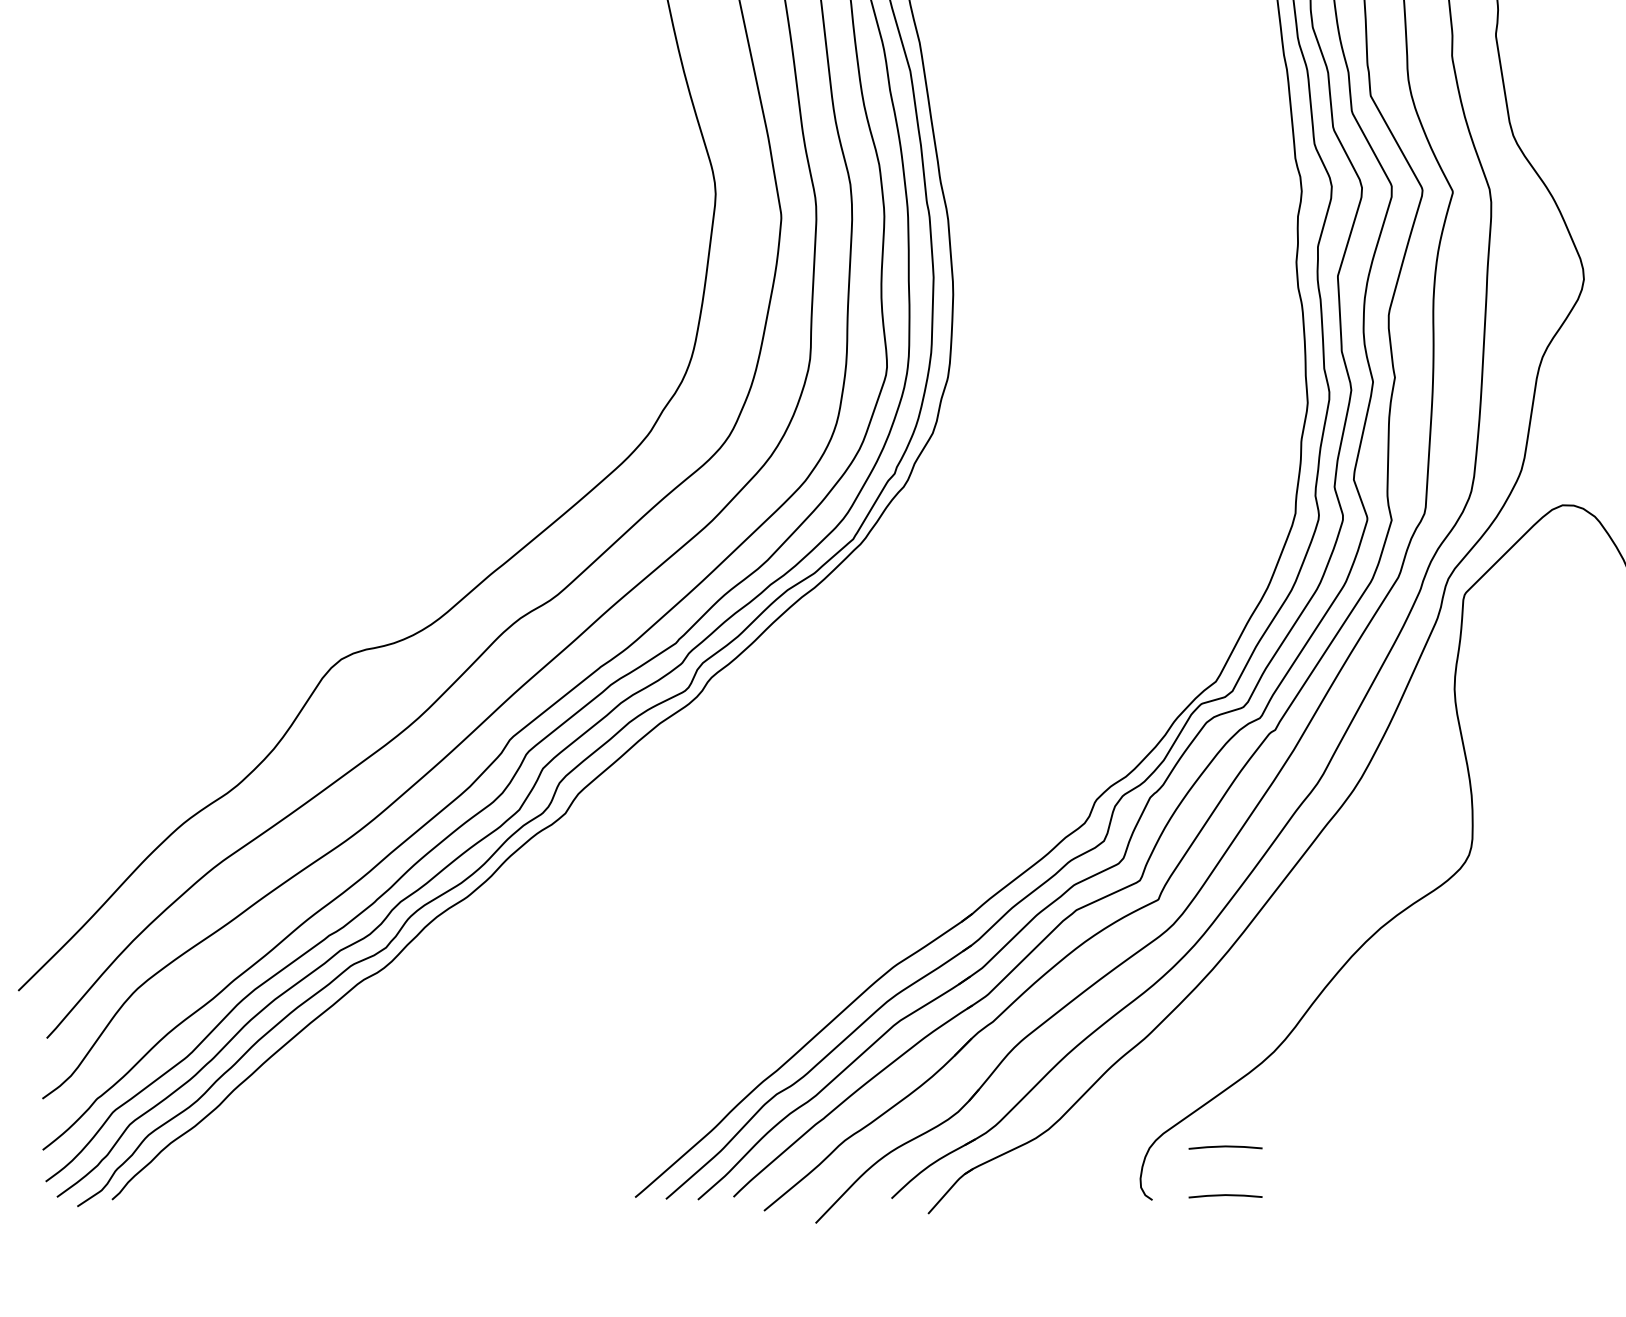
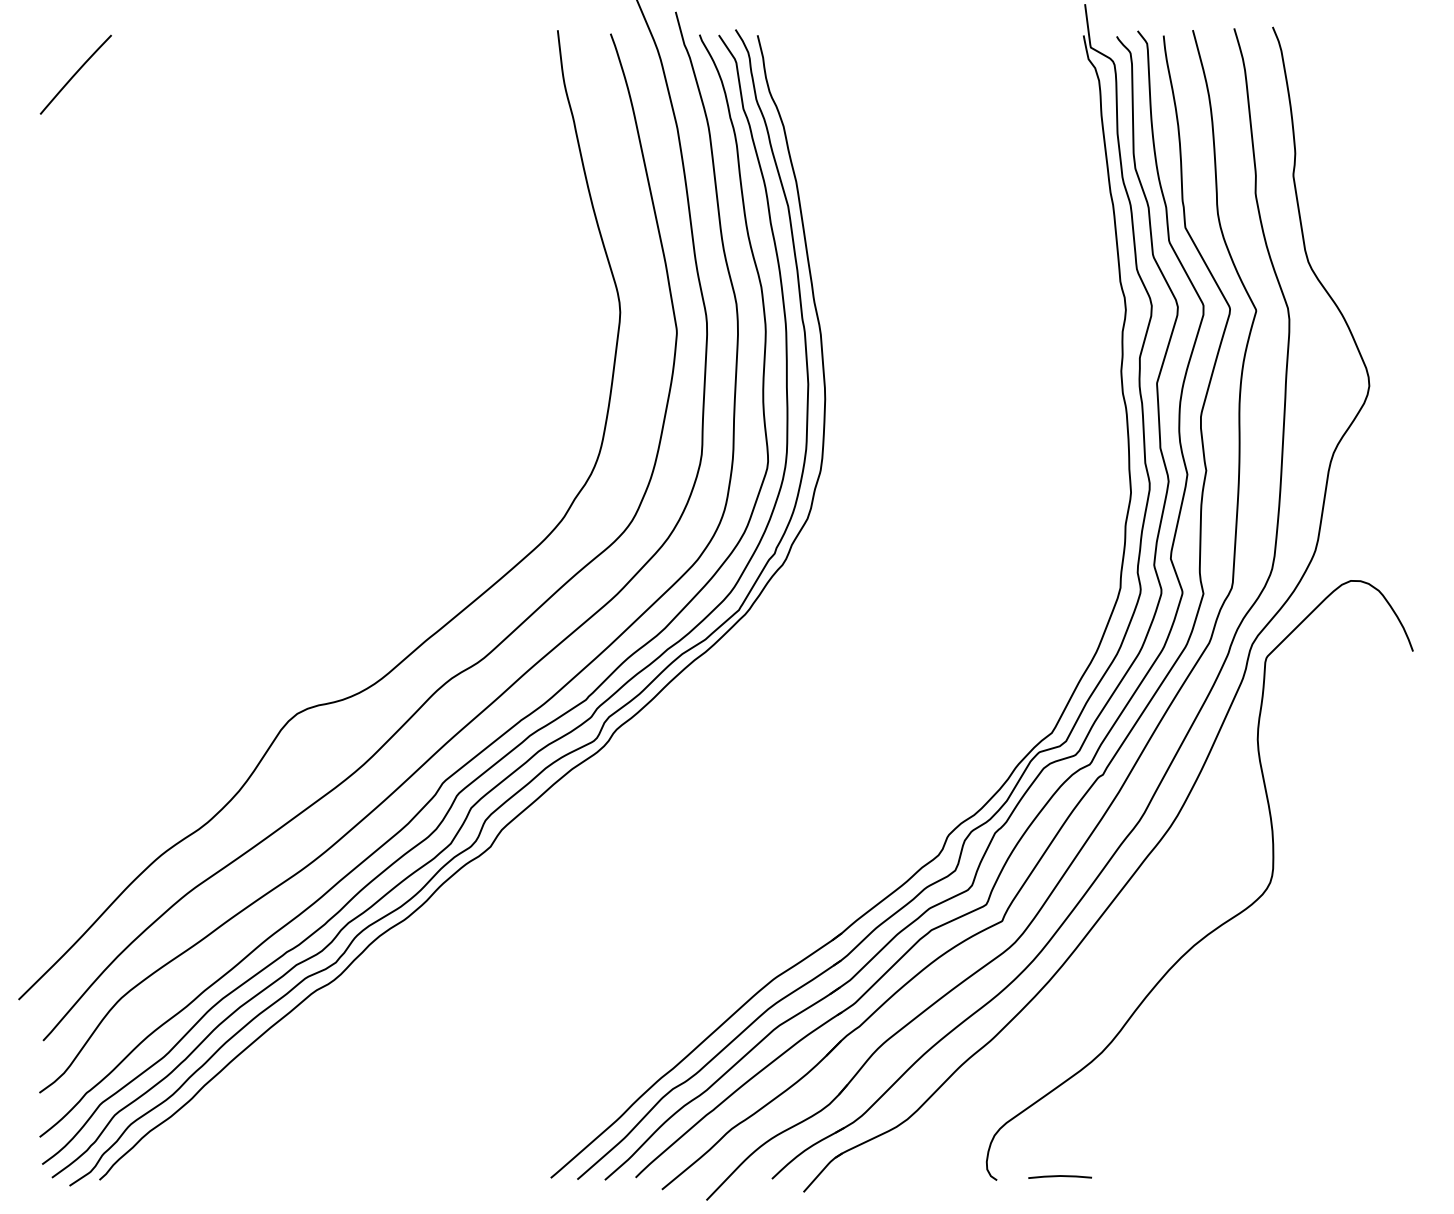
line: (1224, 1146) -> (1059, 1134), removed

